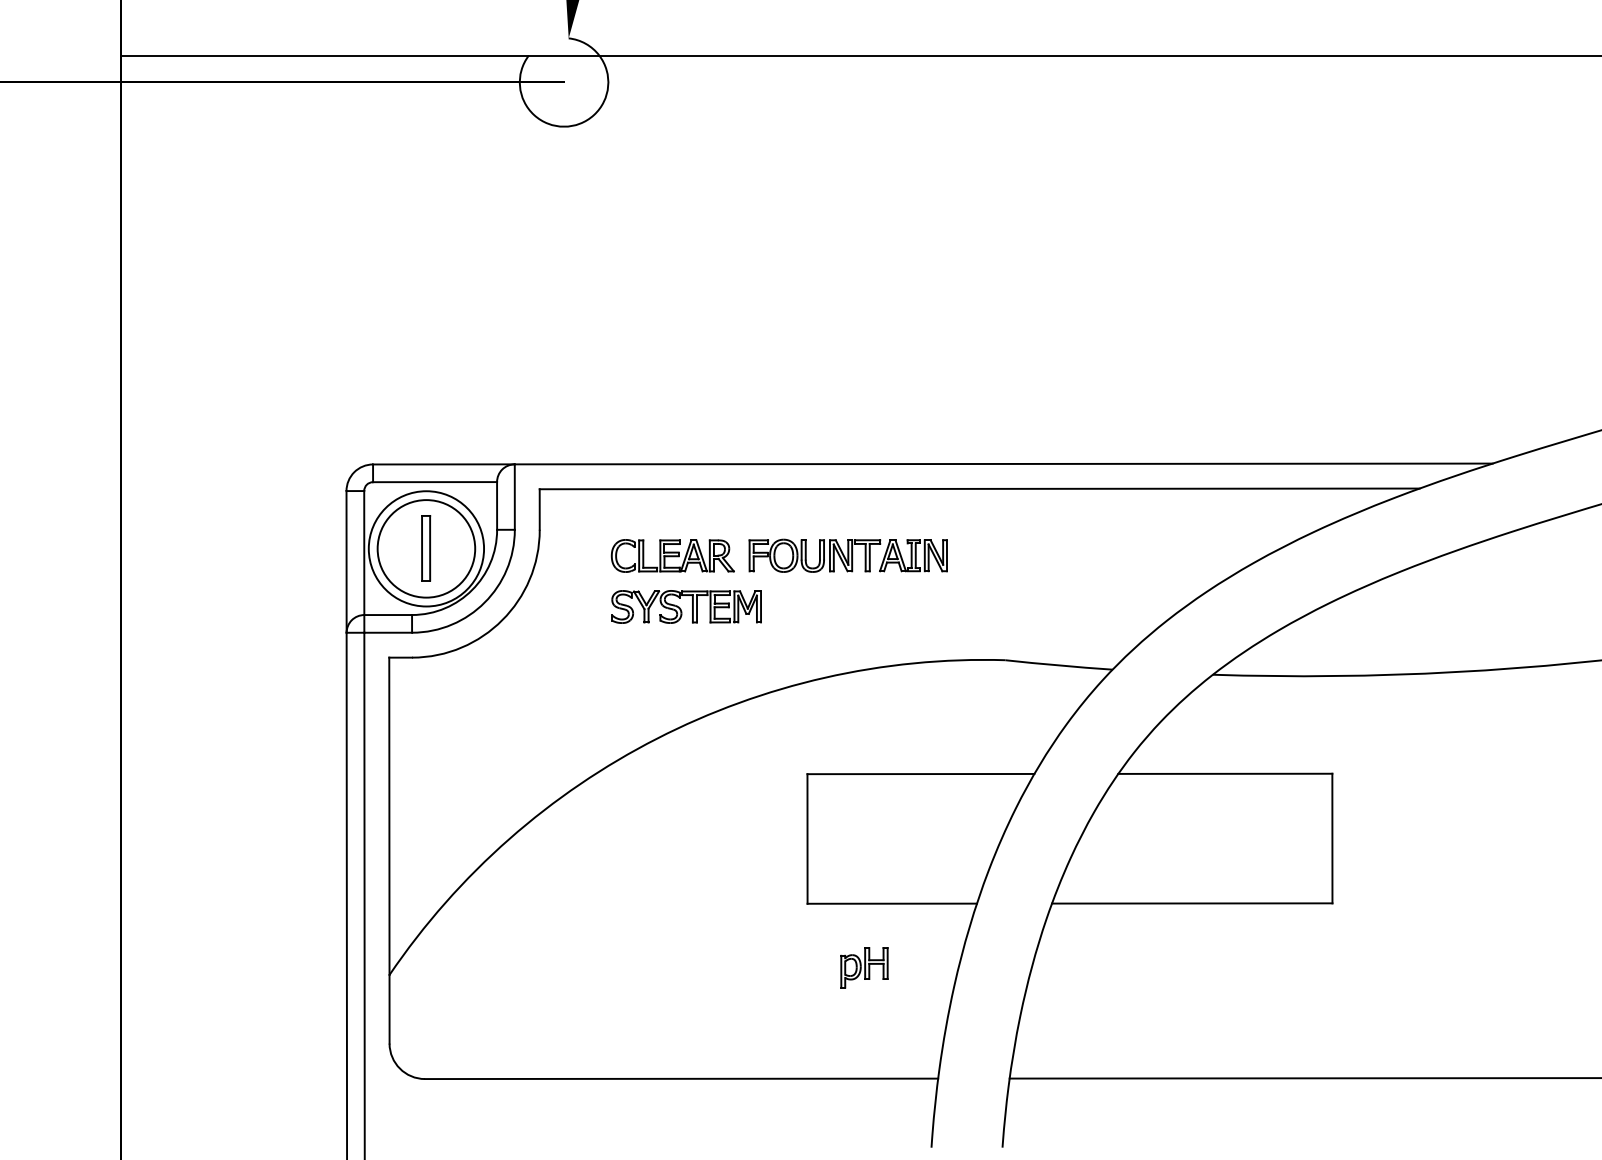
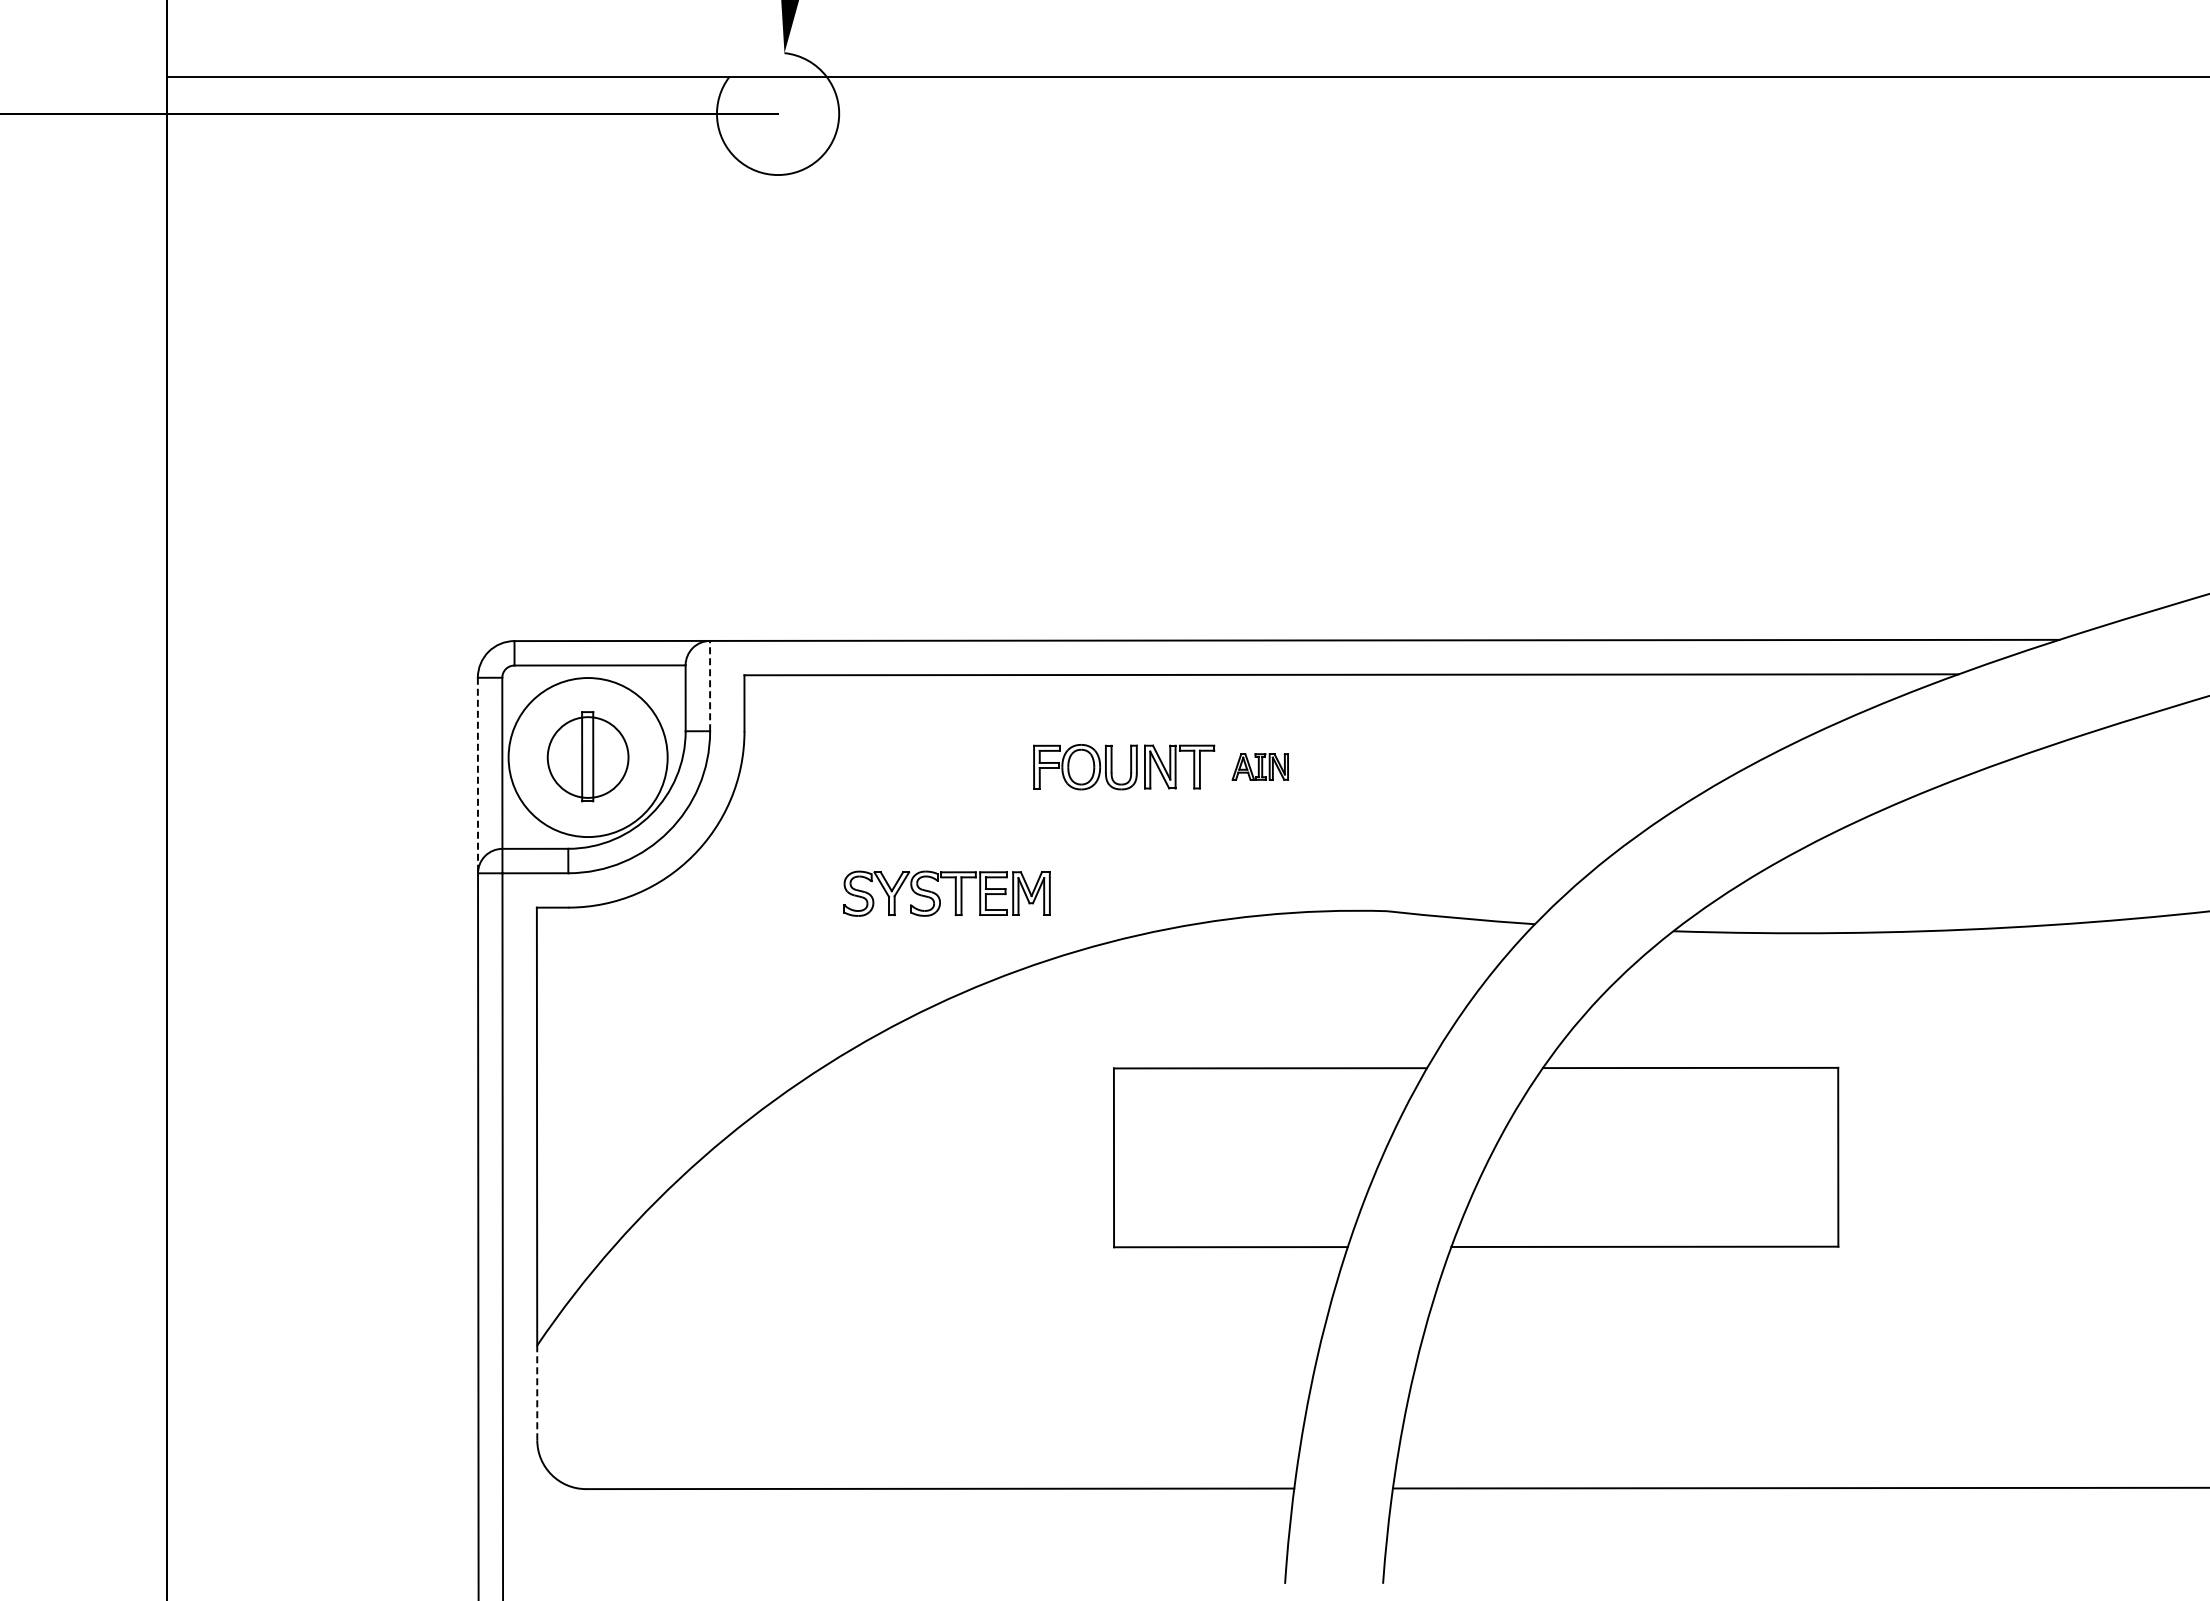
line: (515, 496) -> (710, 685), solid -> dashed
circle: (425, 548) -> (587, 757), size x0.6
part: (913, 555) -> (1260, 766), size x0.6
part: (673, 556) -> (928, 767), removed
line: (346, 561) -> (477, 775), solid -> dashed
part: (681, 608) -> (939, 896), moved
part: (864, 967) -> (1192, 1335), removed
line: (389, 1009) -> (537, 1392), solid -> dashed

